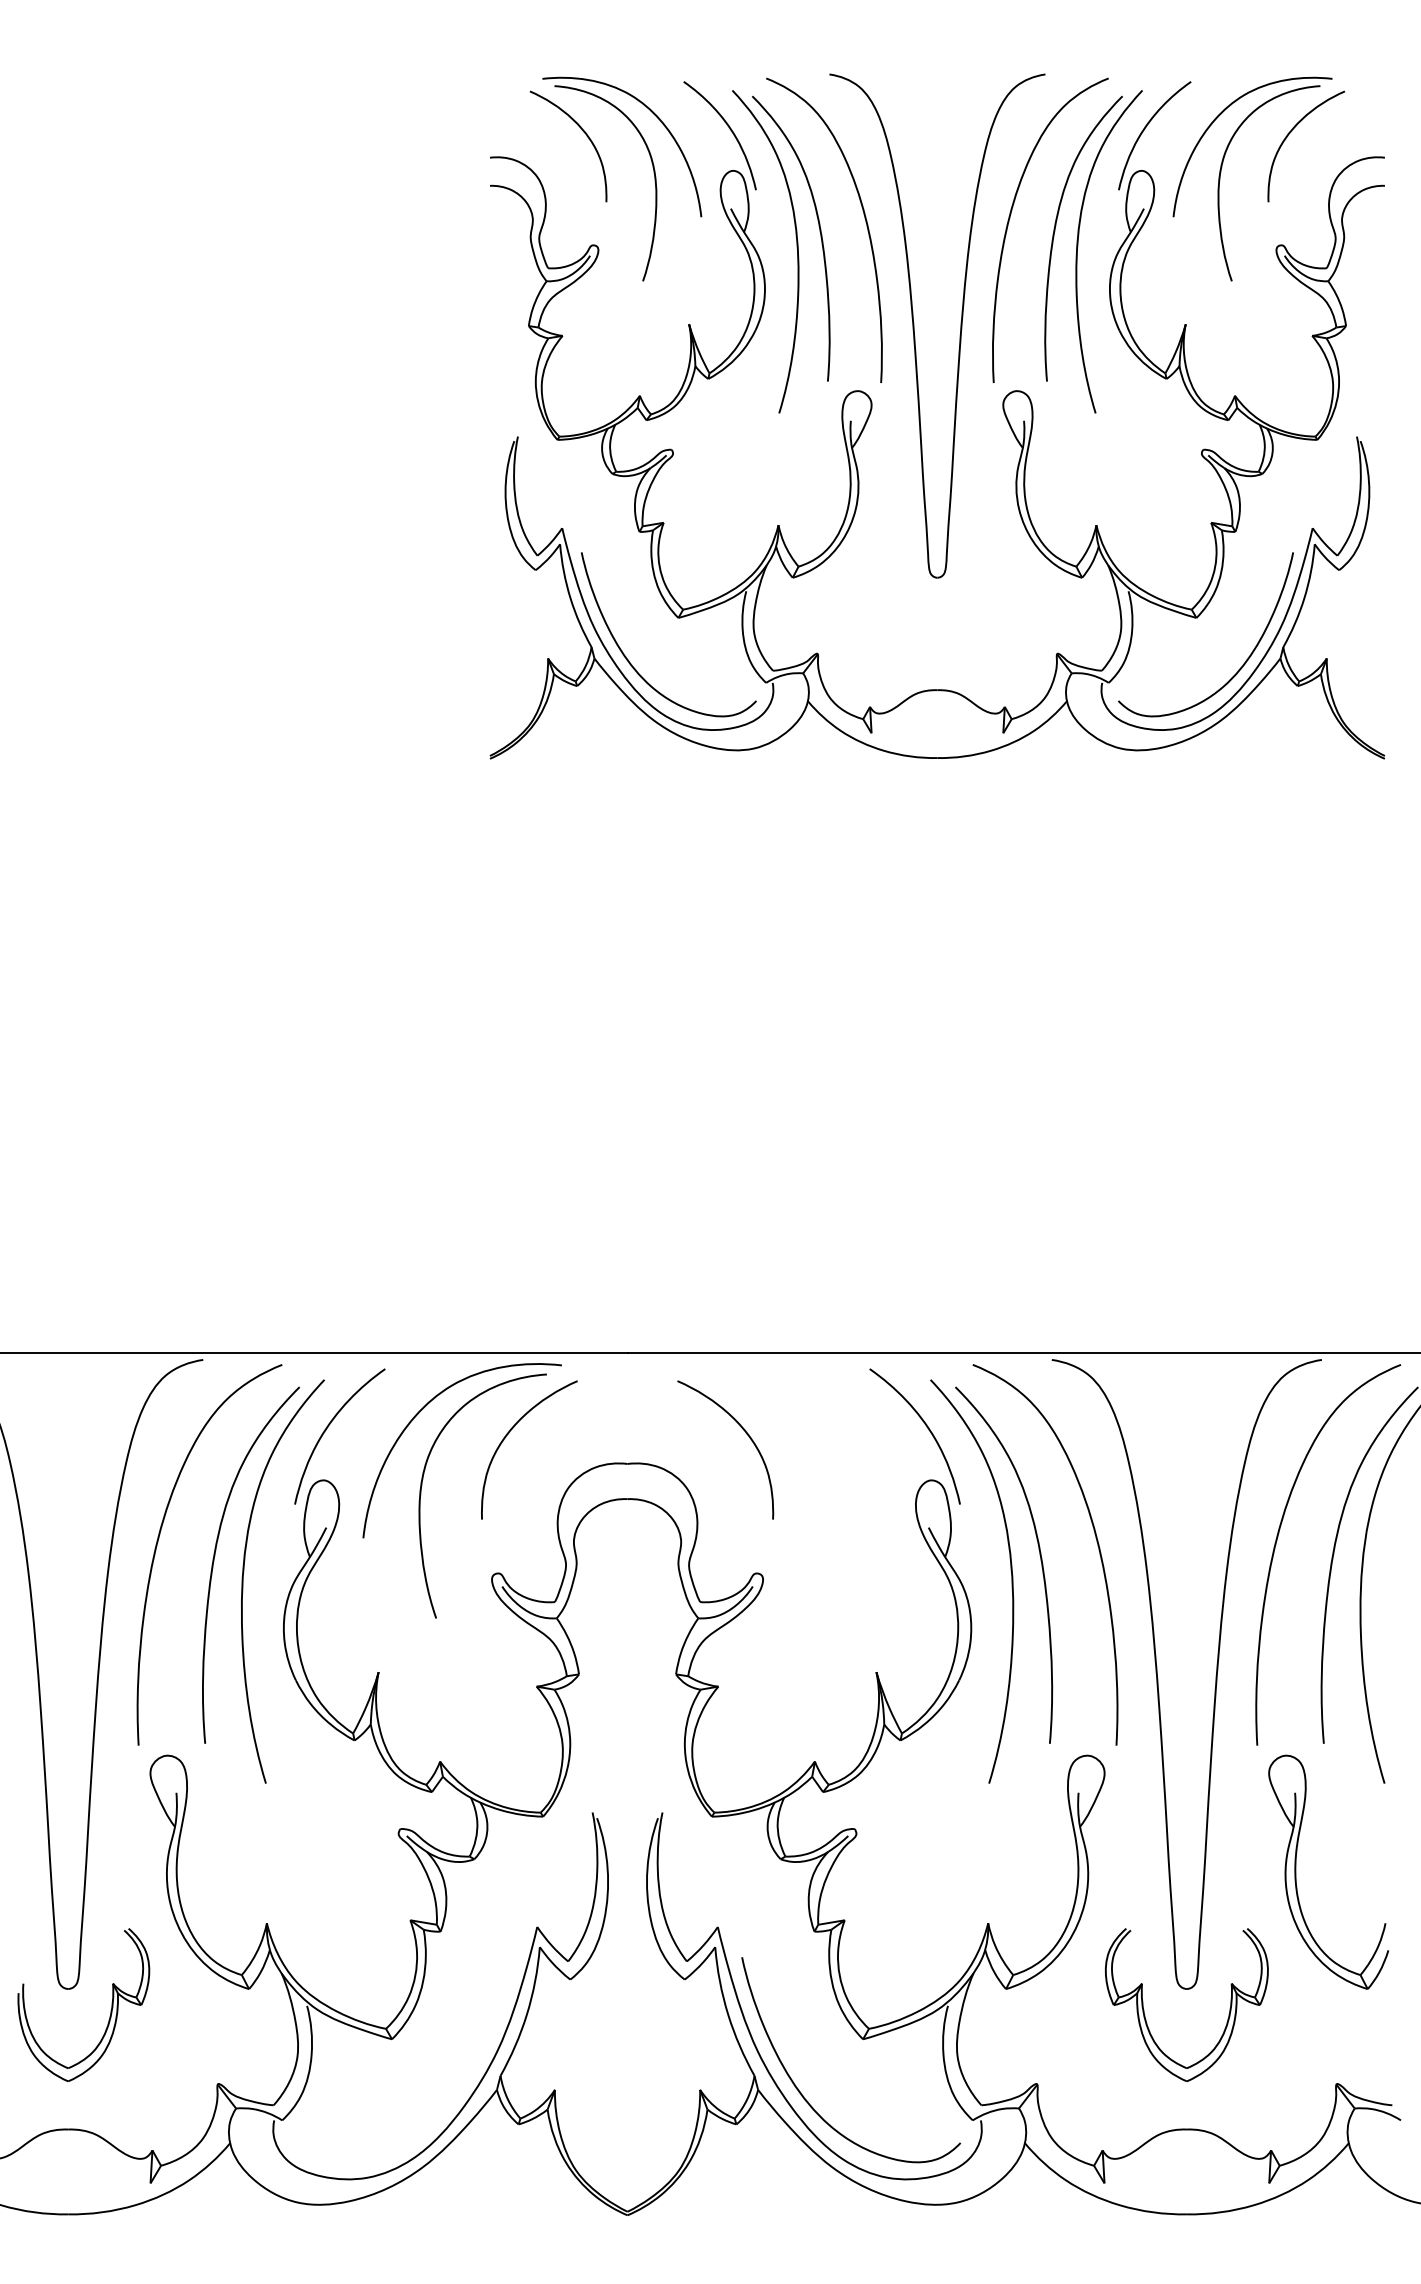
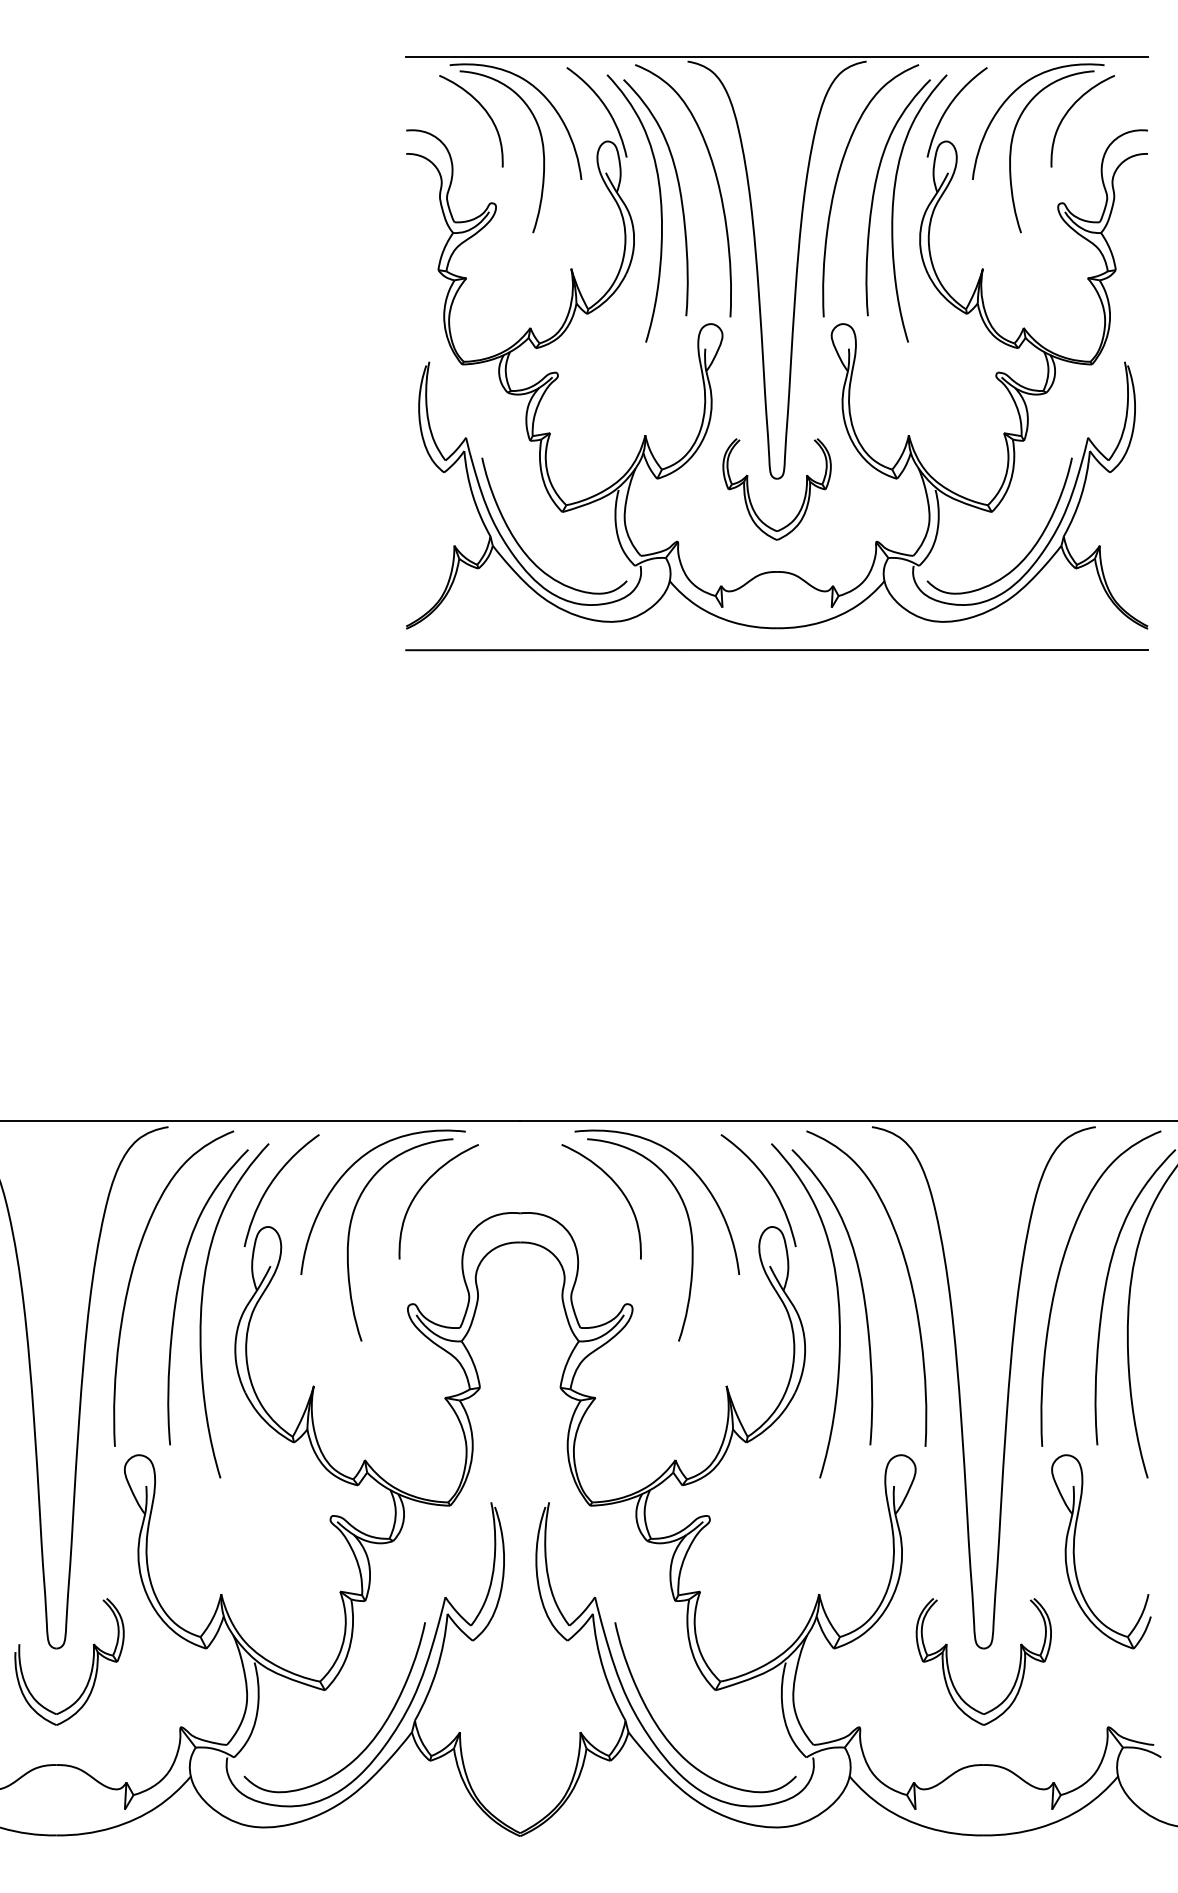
line: (937, 68) -> (777, 56), added
part: (904, 594) -> (749, 492), added
line: (937, 784) -> (777, 650), added
part: (831, 1480) -> (689, 1227), added
curve: (450, 2096) -> (373, 1737), added

